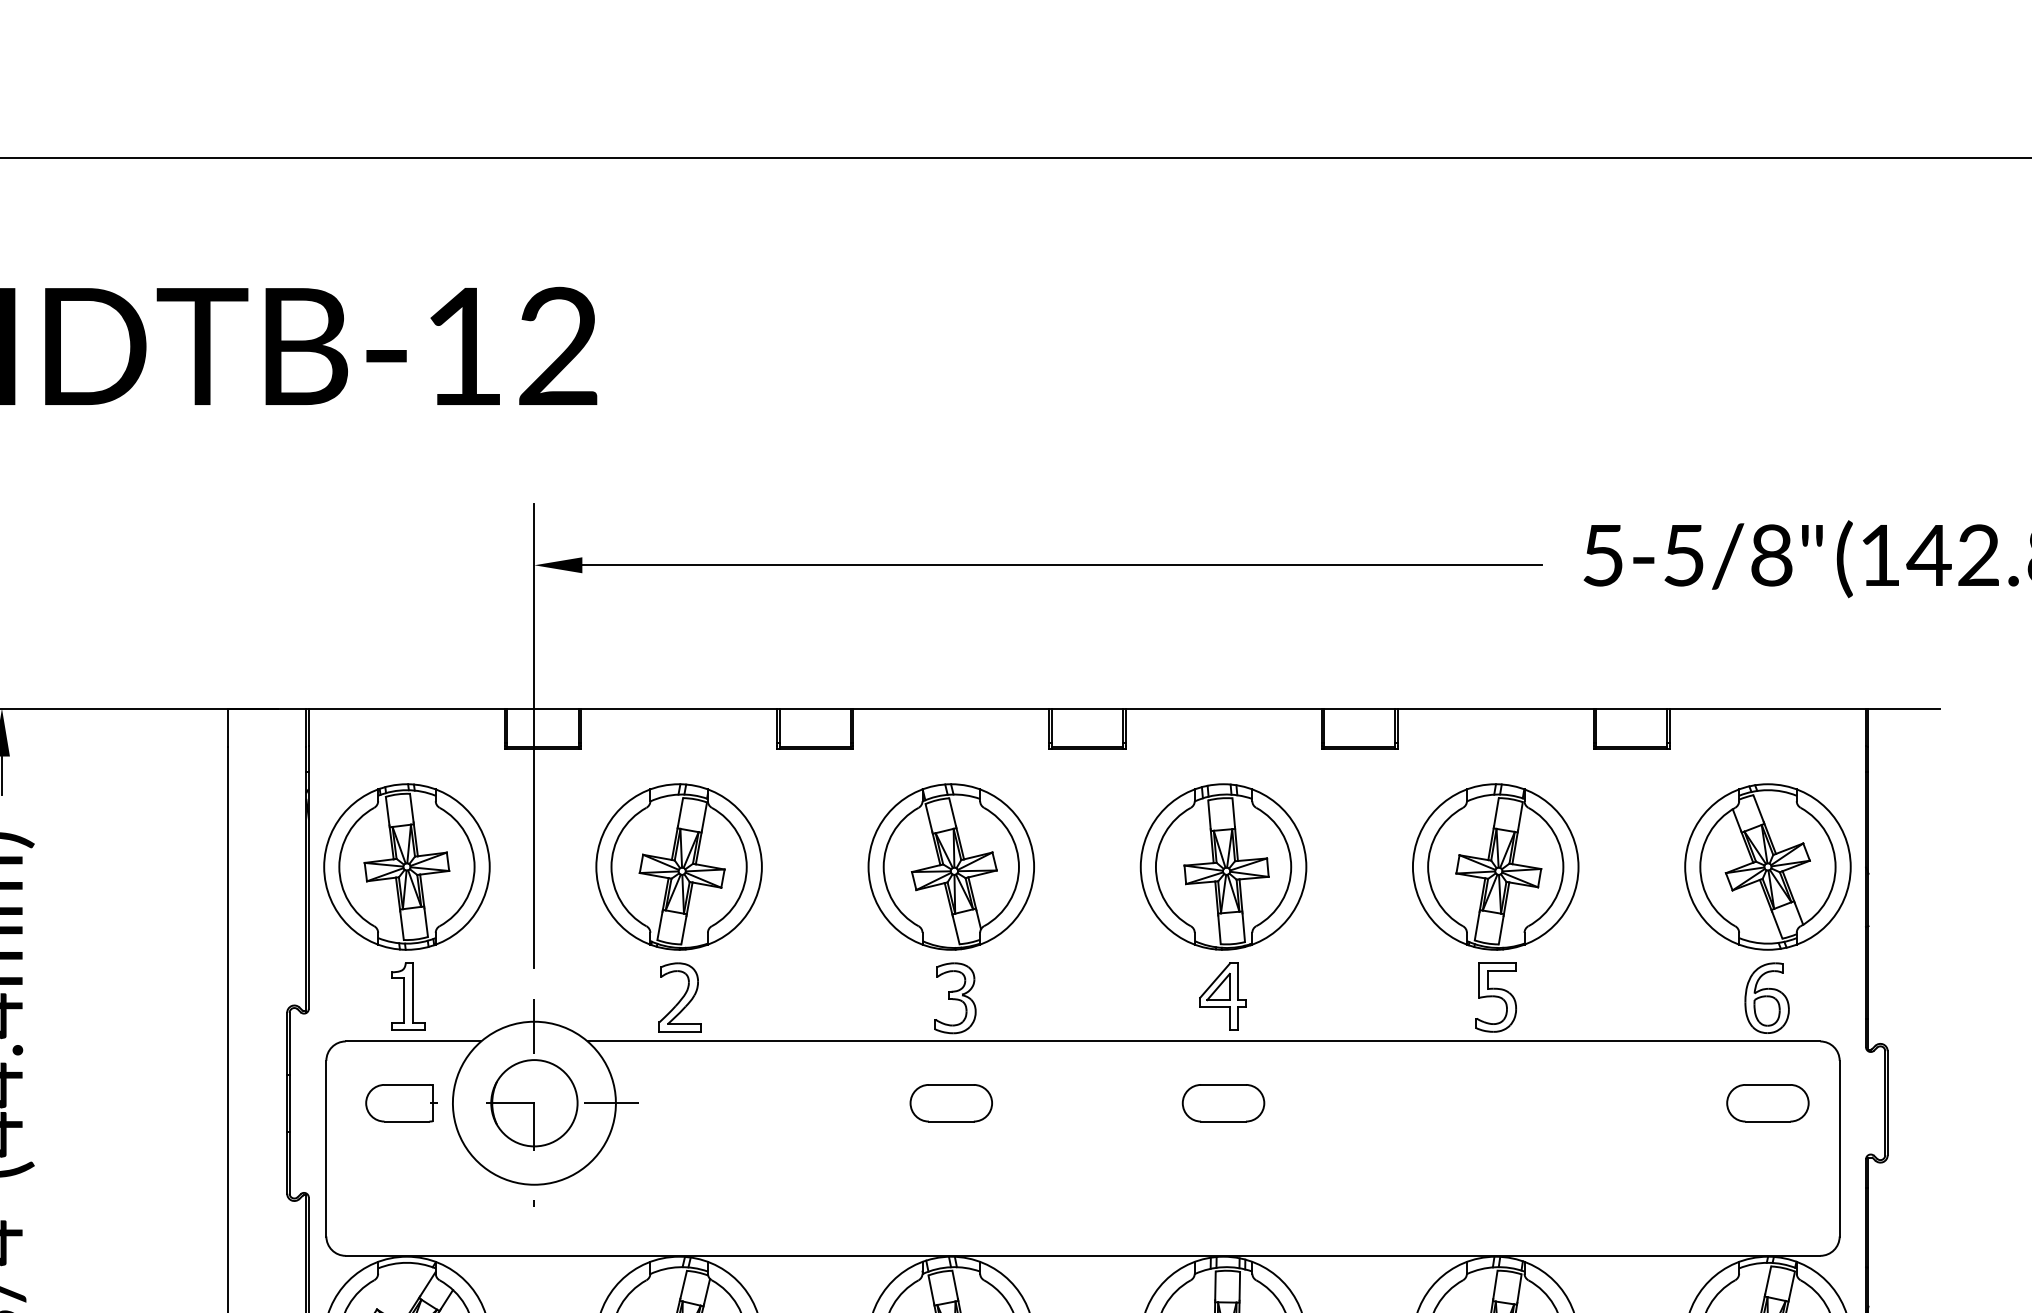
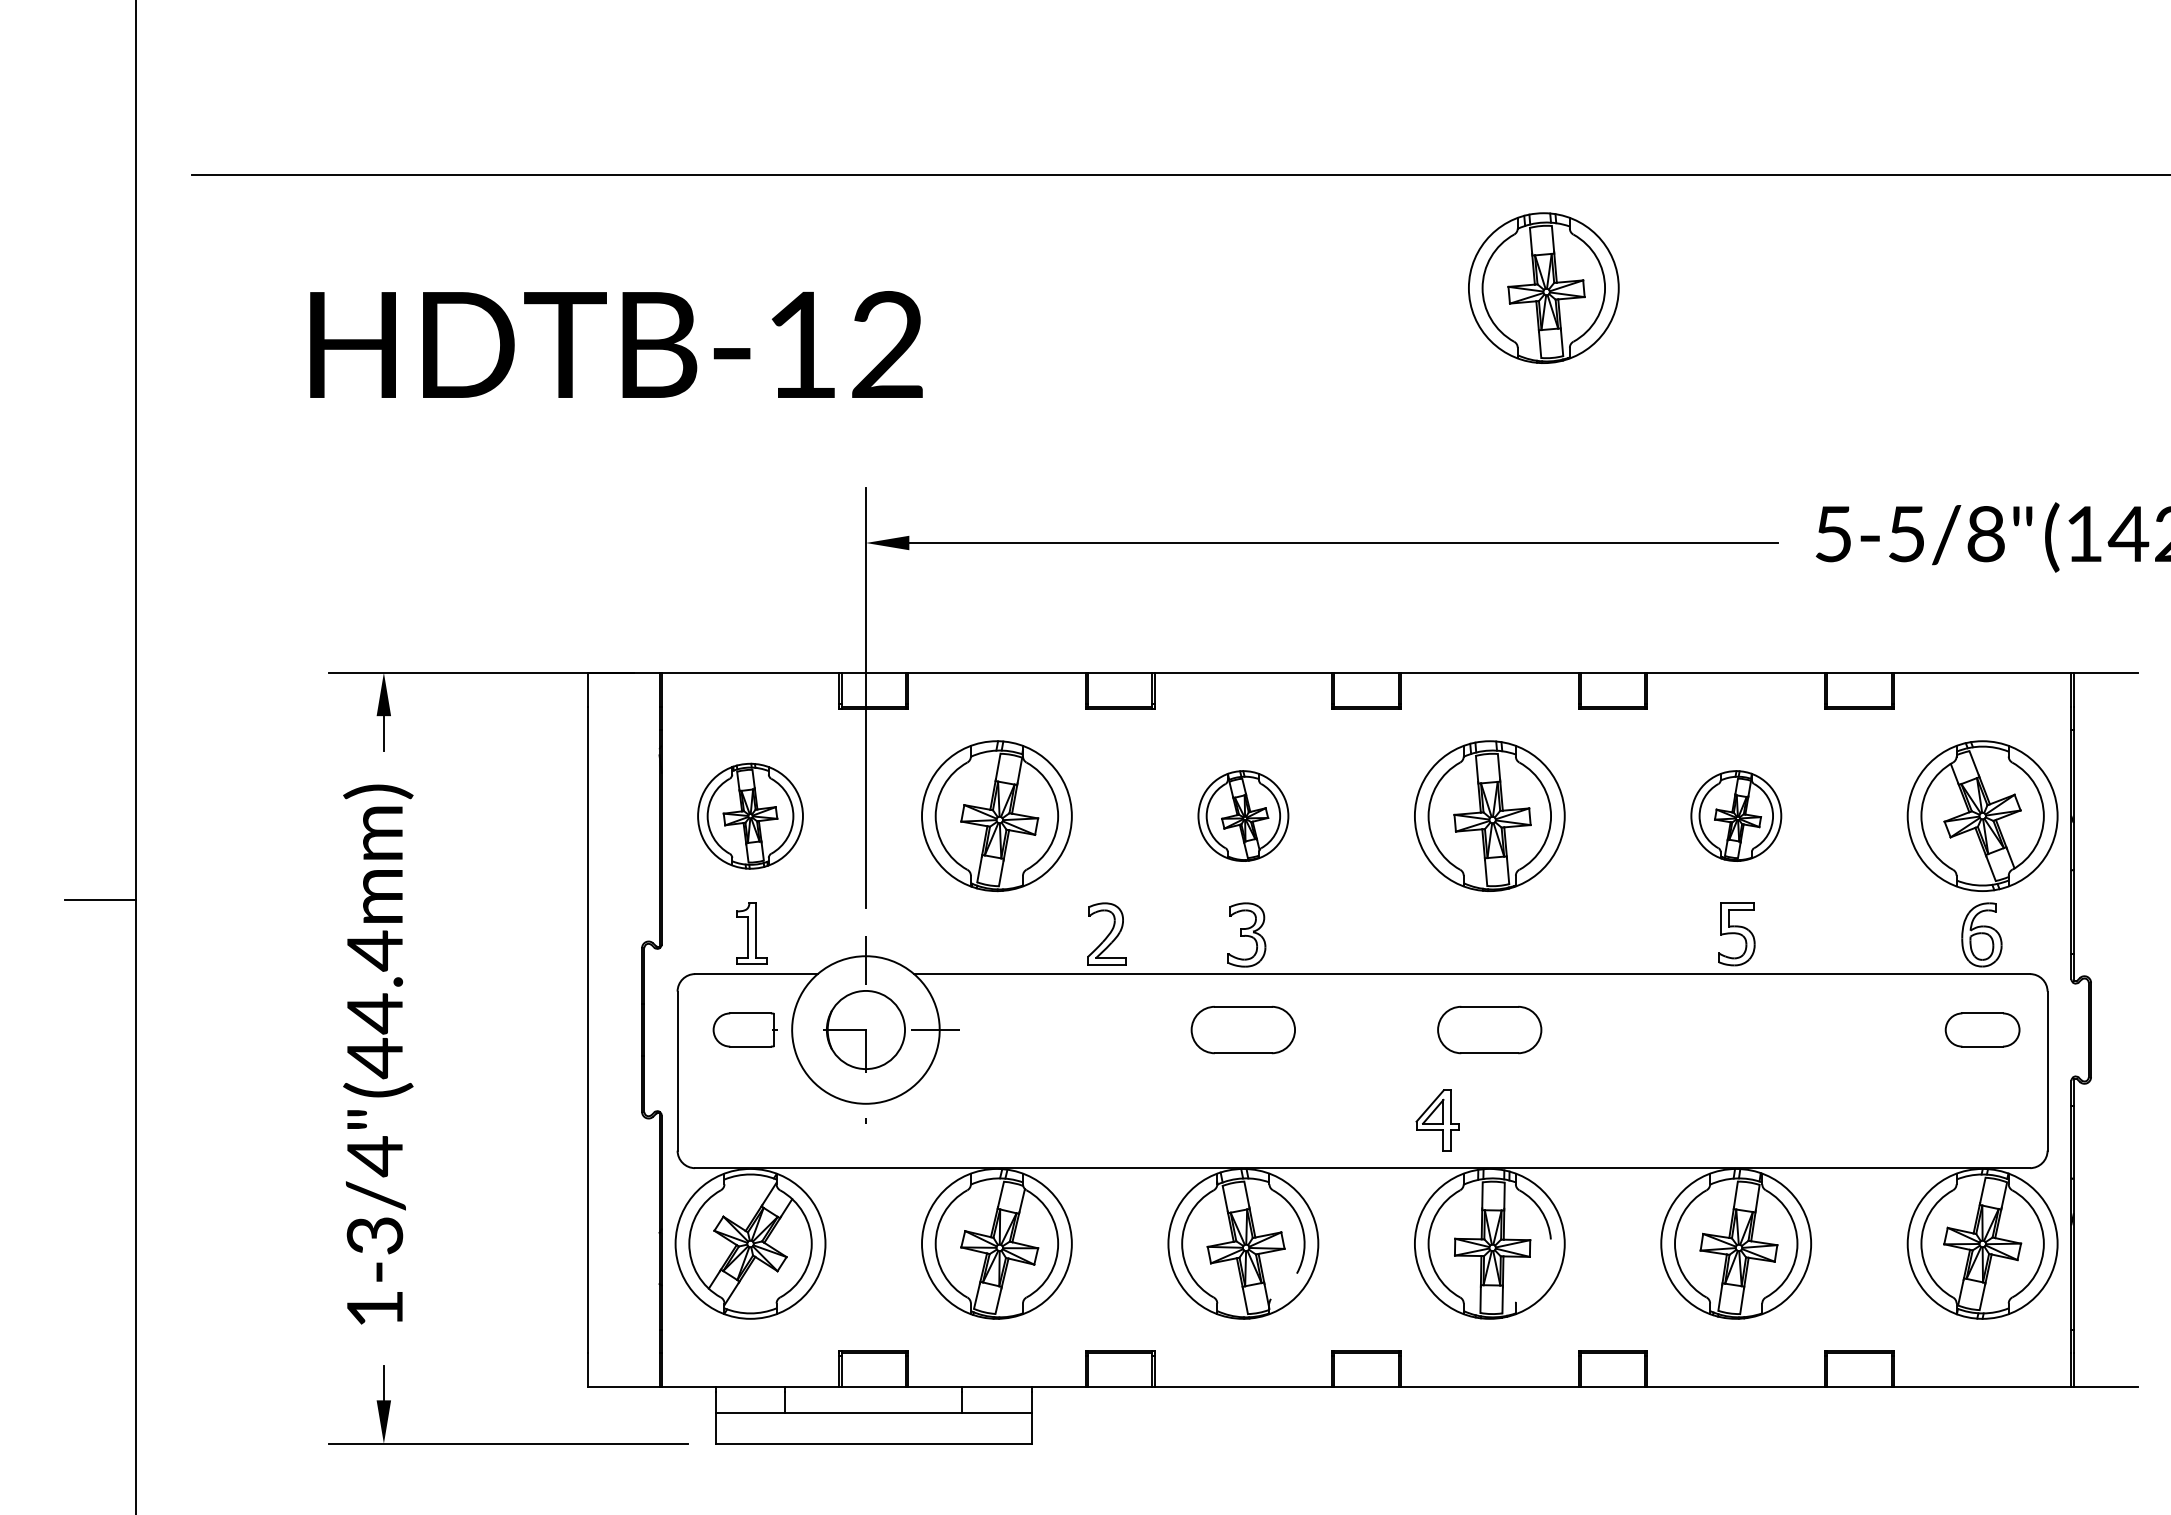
part: (1282, 283) -> (1543, 287), added
part: (951, 866) -> (1243, 815), size x0.6
part: (1496, 866) -> (1736, 815), size x0.6
part: (406, 867) -> (750, 816), size x0.7
part: (679, 996) -> (1106, 933), moved
part: (1223, 996) -> (1437, 1120), moved
part: (951, 1102) -> (1243, 1029), size x1.4
part: (1223, 1102) -> (1489, 1029), size x1.4

